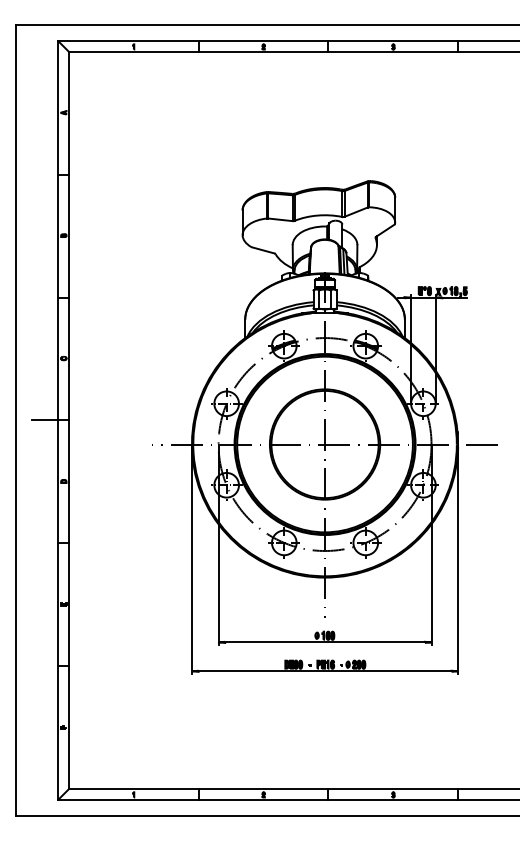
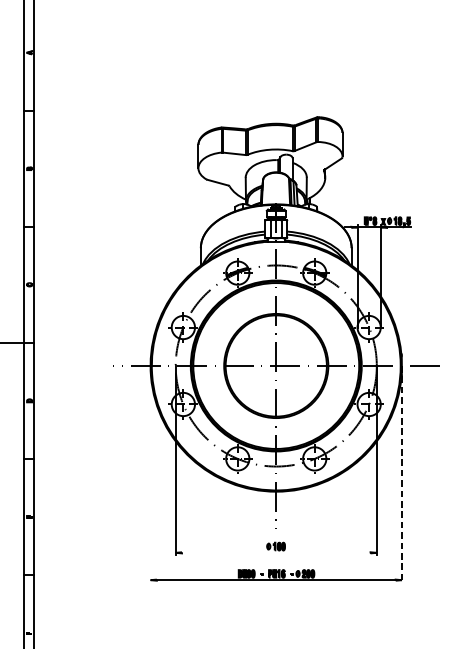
line: (191, 558) -> (150, 473), removed
line: (458, 559) -> (402, 474), solid -> dashed
line: (324, 642) -> (275, 552), removed

